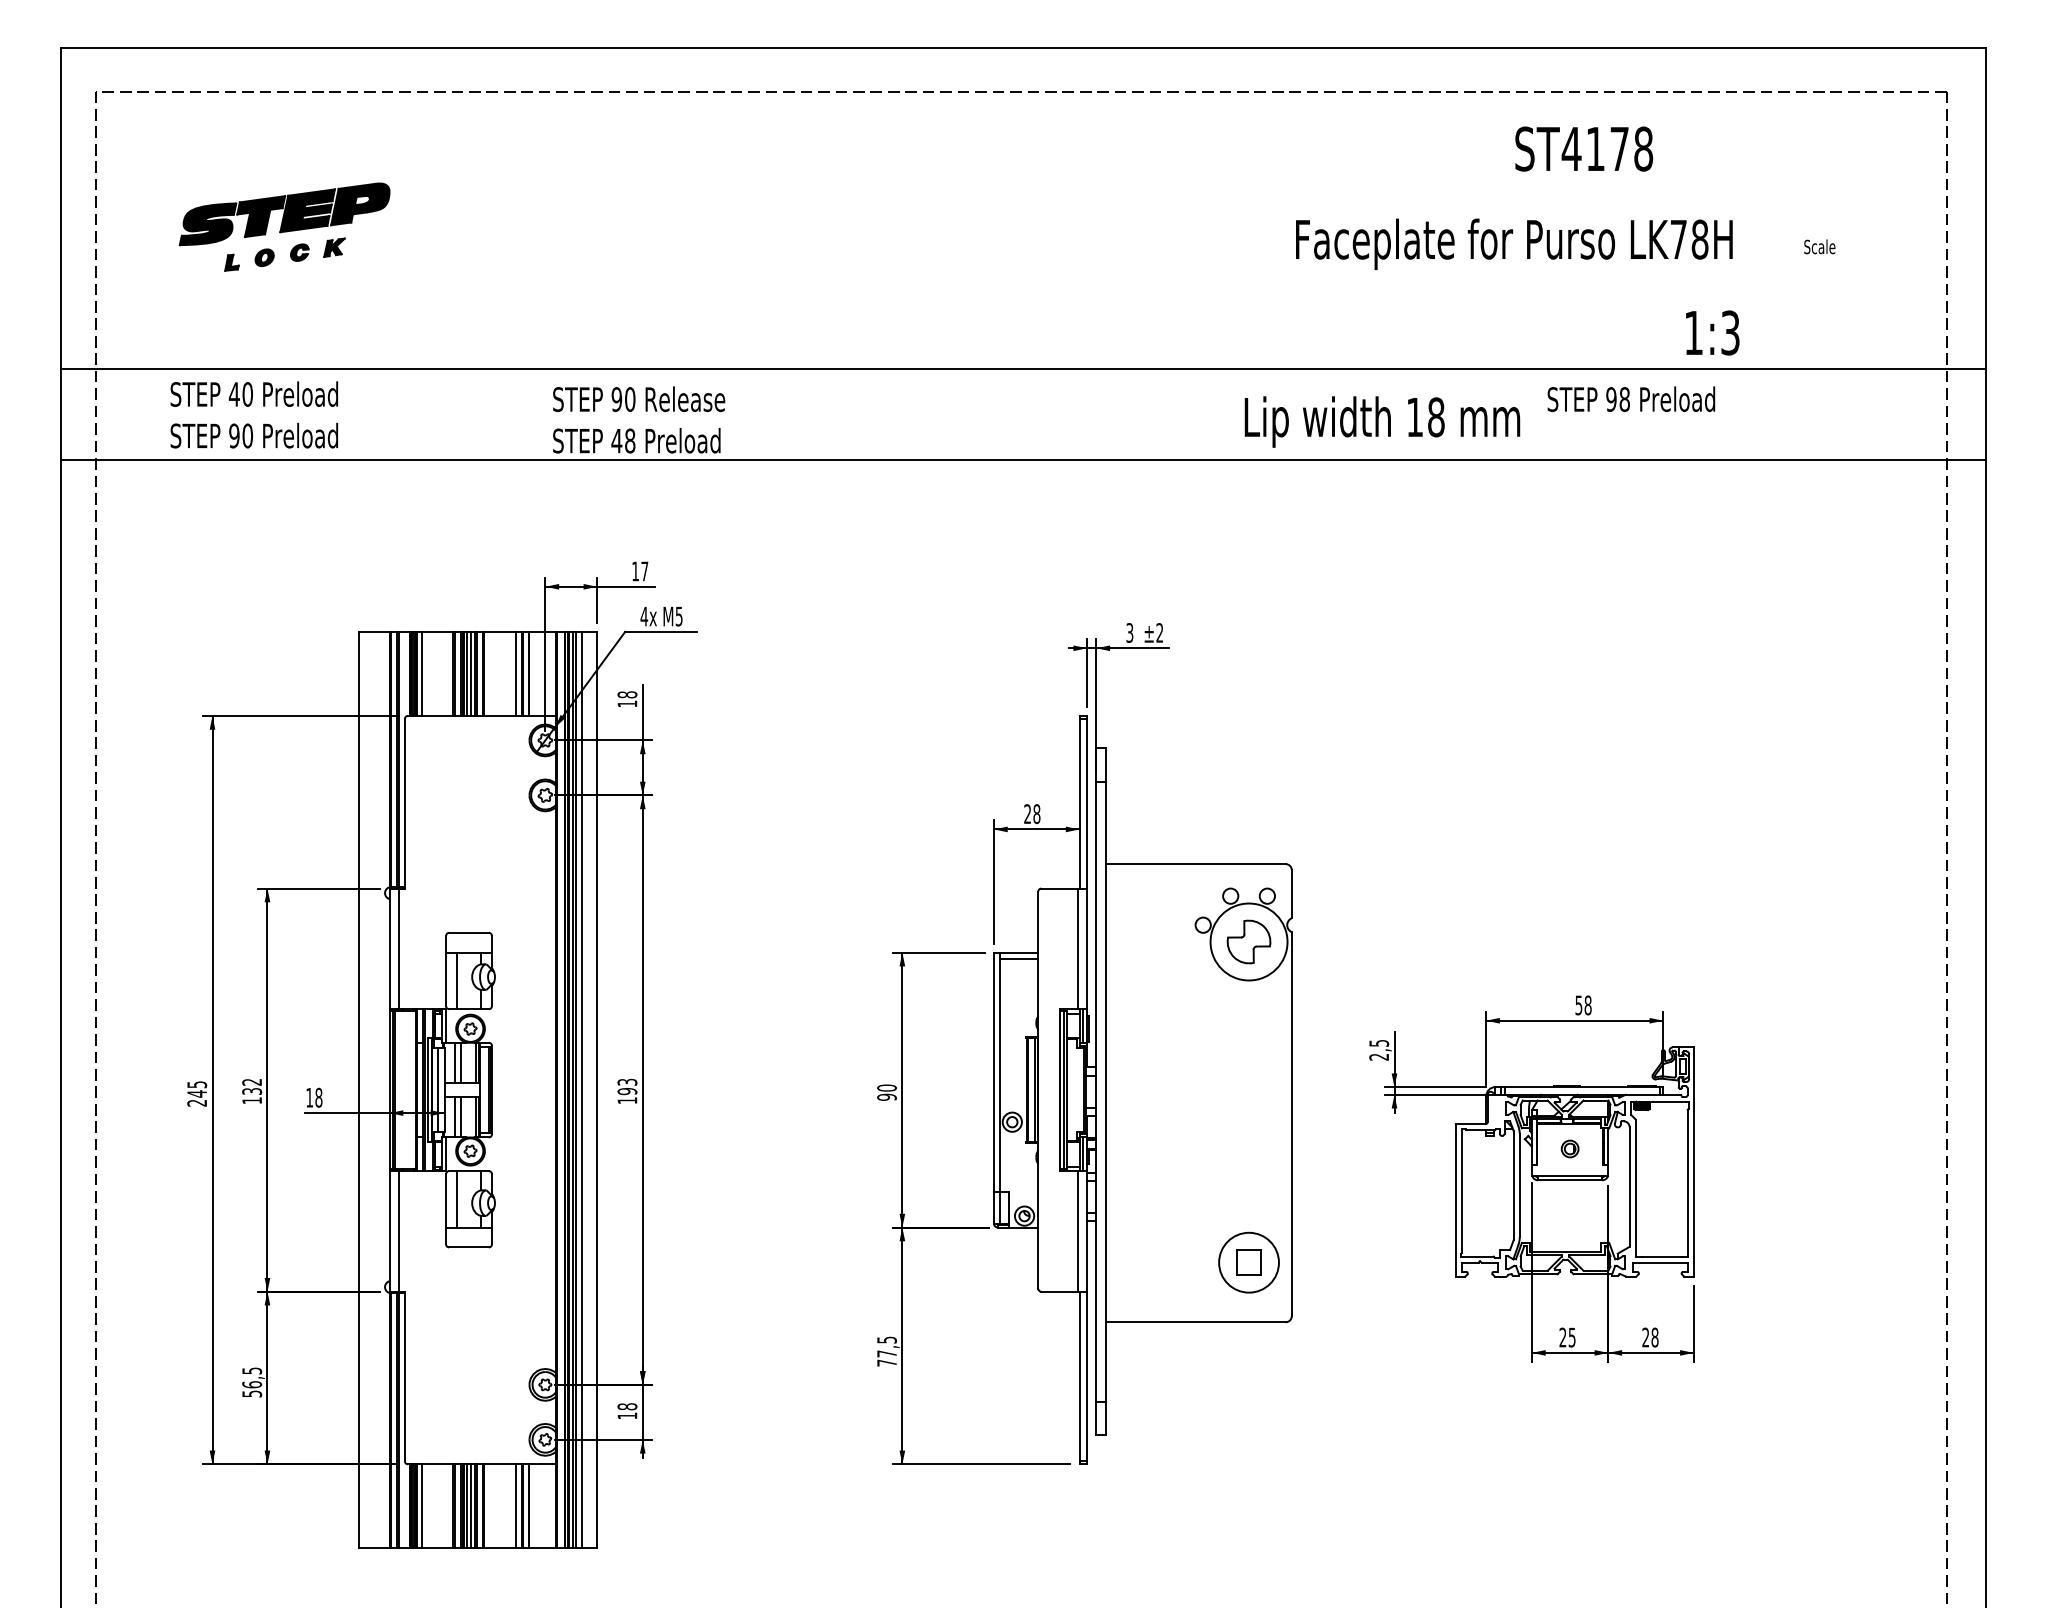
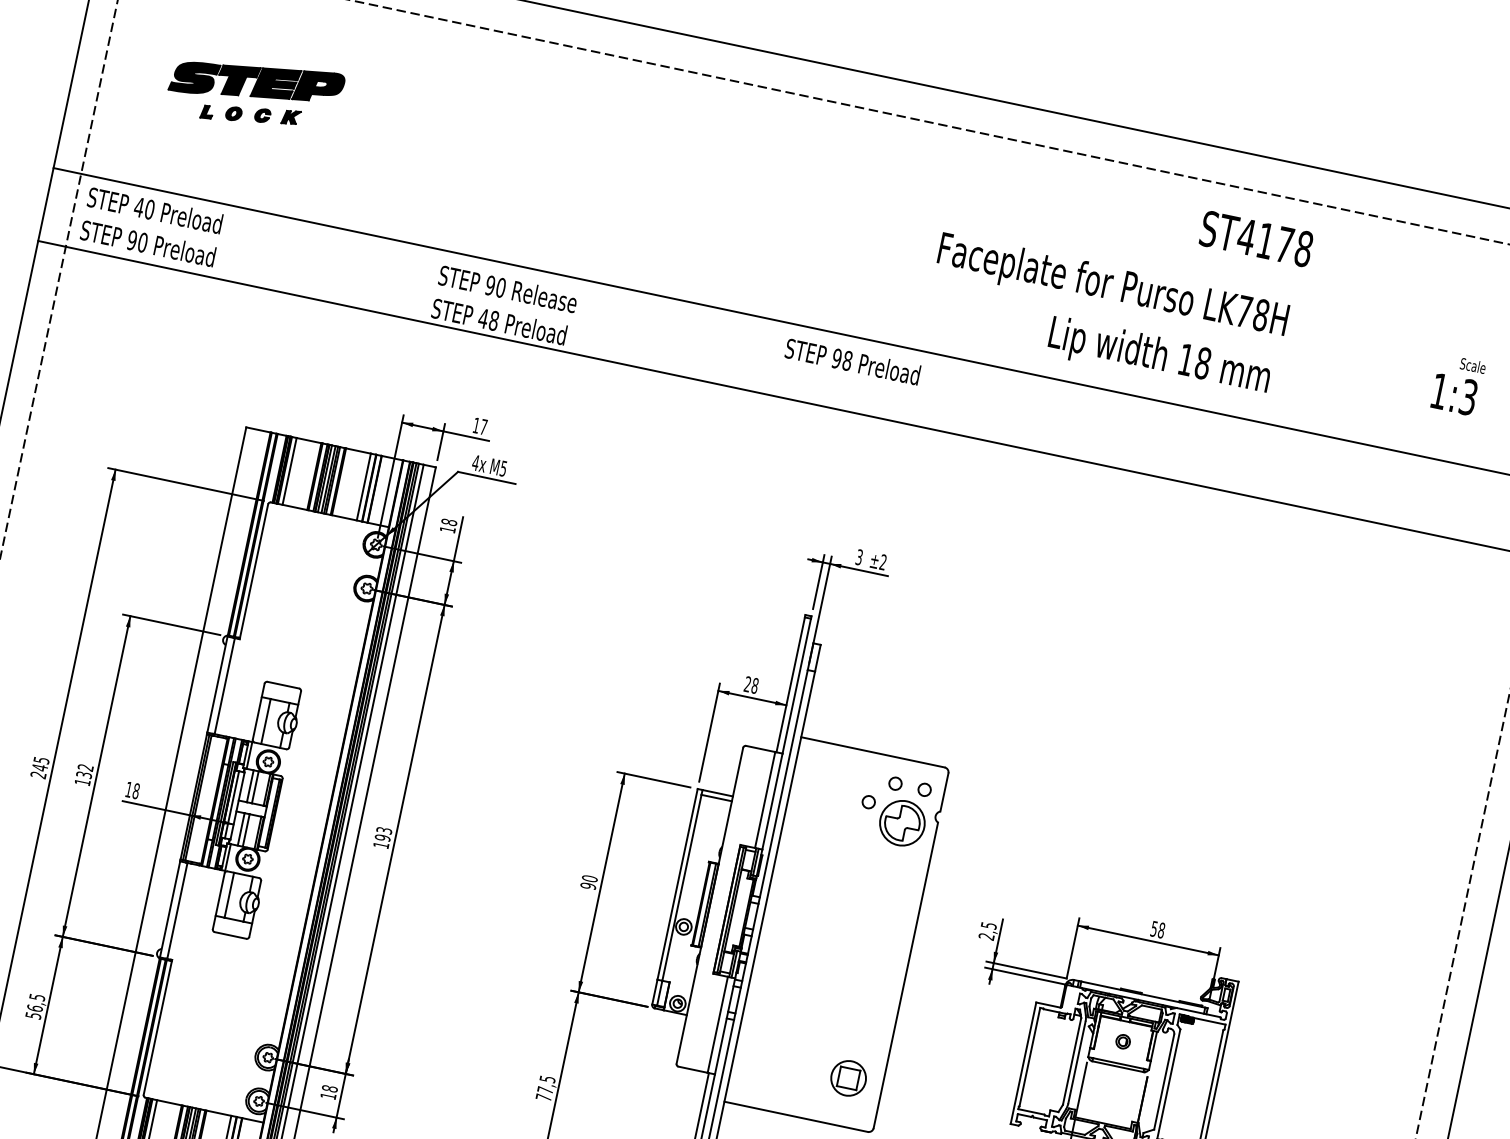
text: (1584, 148) -> (1256, 238), moved
text: (1514, 243) -> (1112, 287), moved
text: (1712, 332) -> (1454, 394), moved
text: (1631, 398) -> (853, 361), moved
text: (253, 414) -> (151, 226), moved
text: (1382, 421) -> (1159, 357), moved
circle: (1248, 941) -> (902, 822), size x0.71
circle: (1248, 1262) -> (848, 1078), size x0.71

